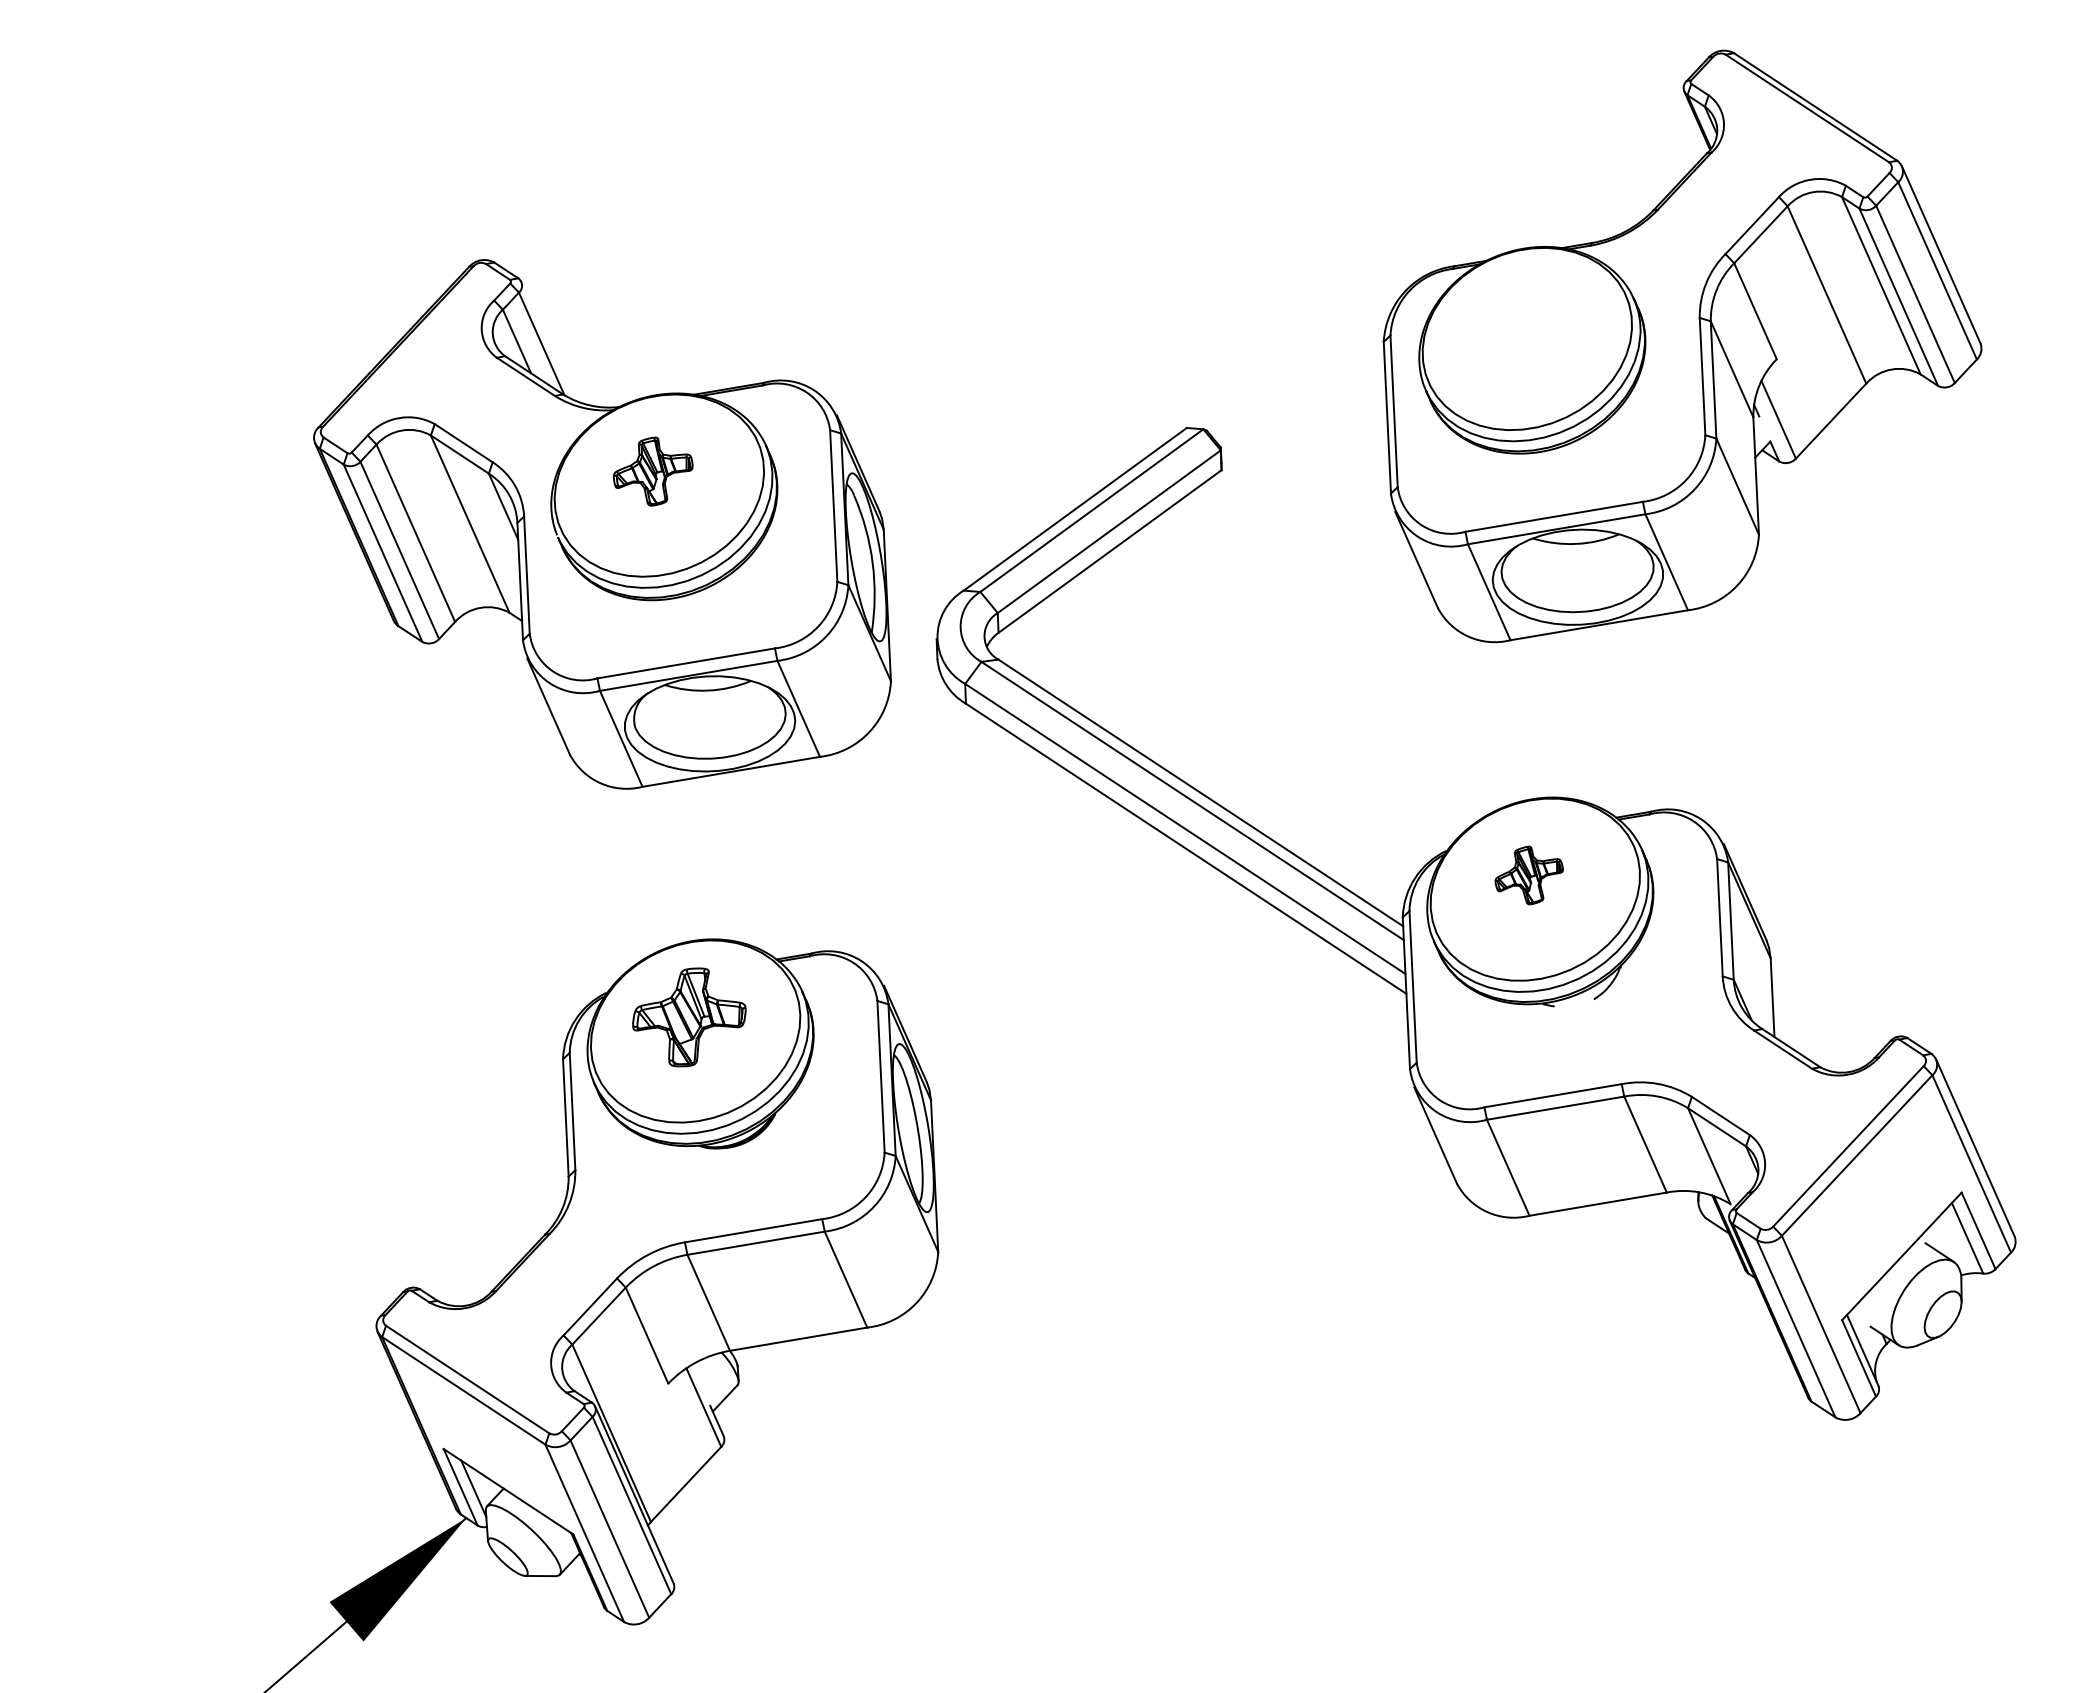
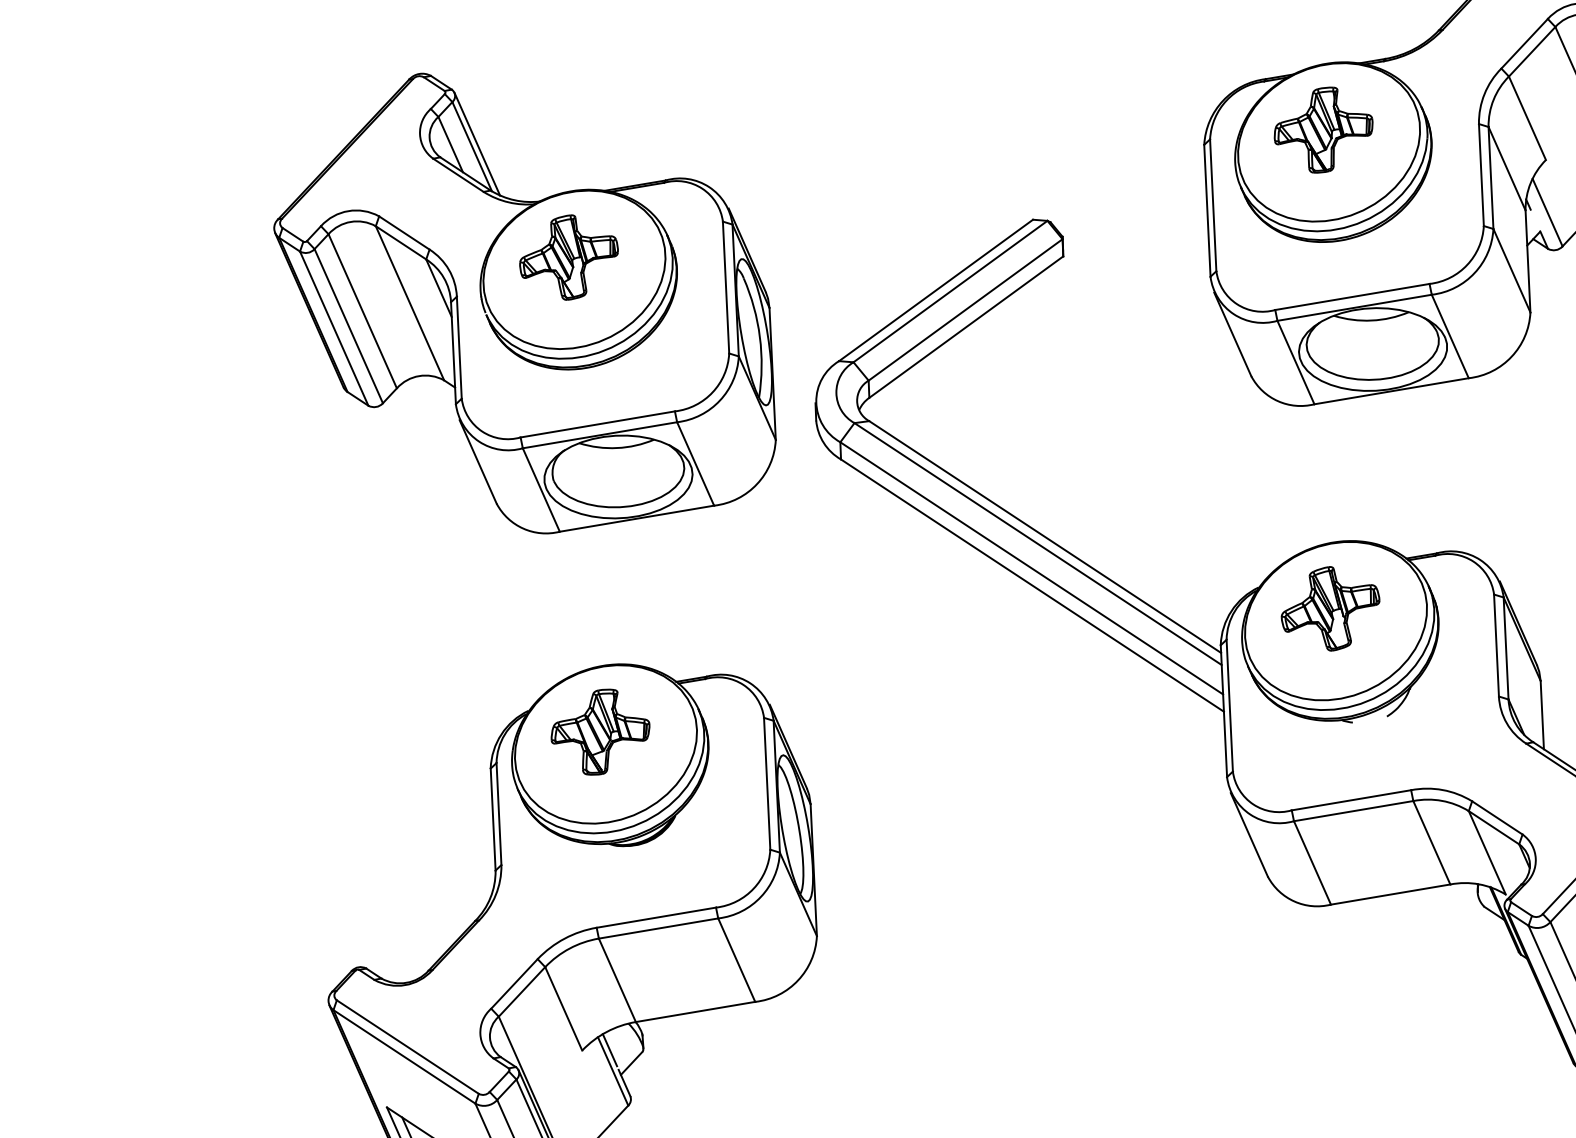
part: (1521, 324) -> (1324, 129), added
line: (547, 340) -> (477, 143), added
part: (653, 471) -> (569, 257), size x1.43
part: (1529, 875) -> (1330, 608), size x1.67
line: (700, 1382) -> (610, 1049), added

